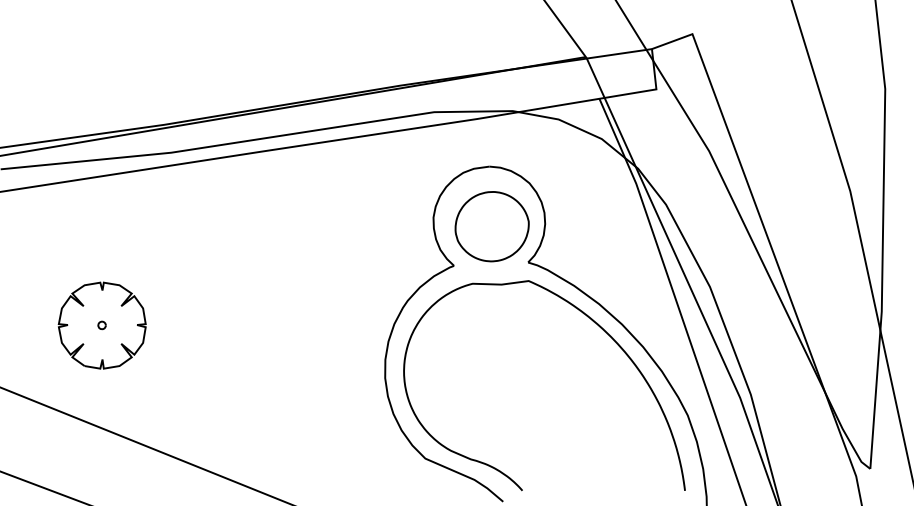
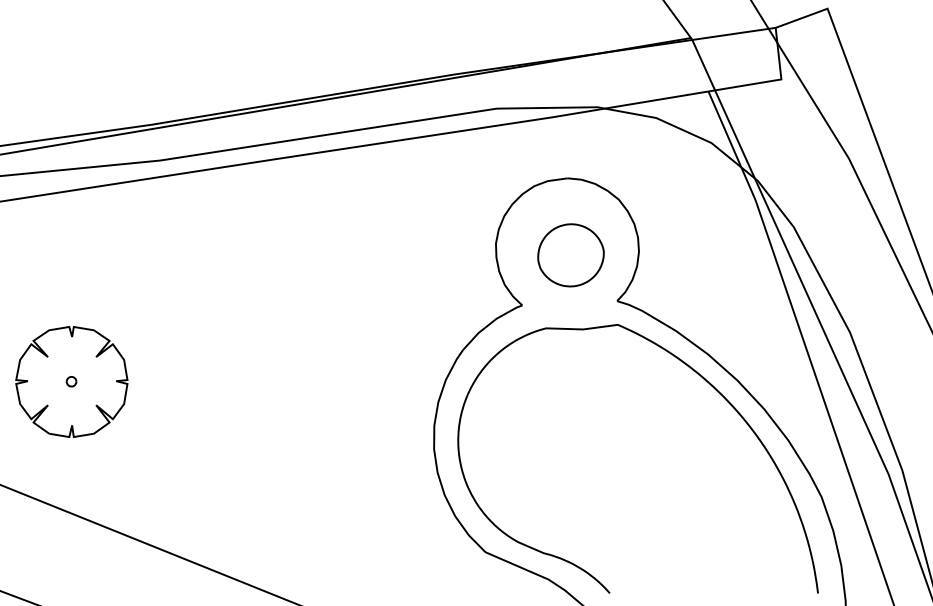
part: (491, 226) -> (570, 255), size x0.7

